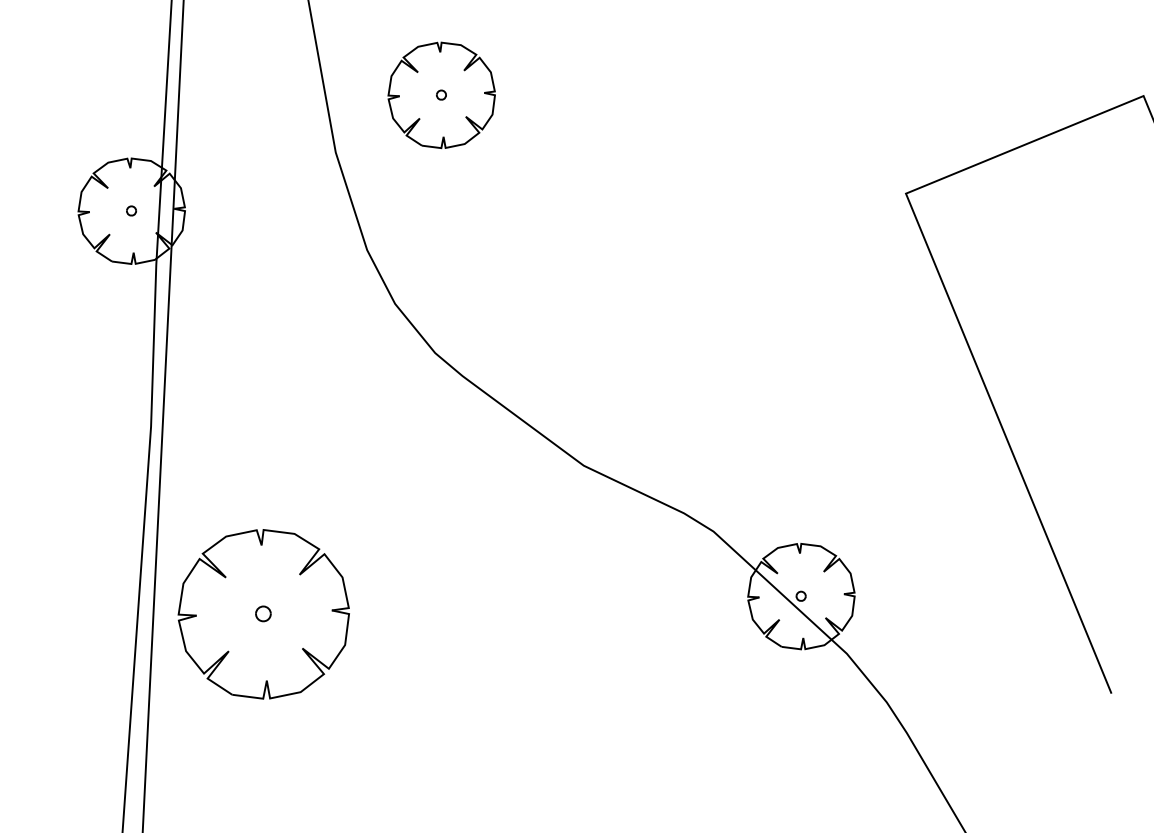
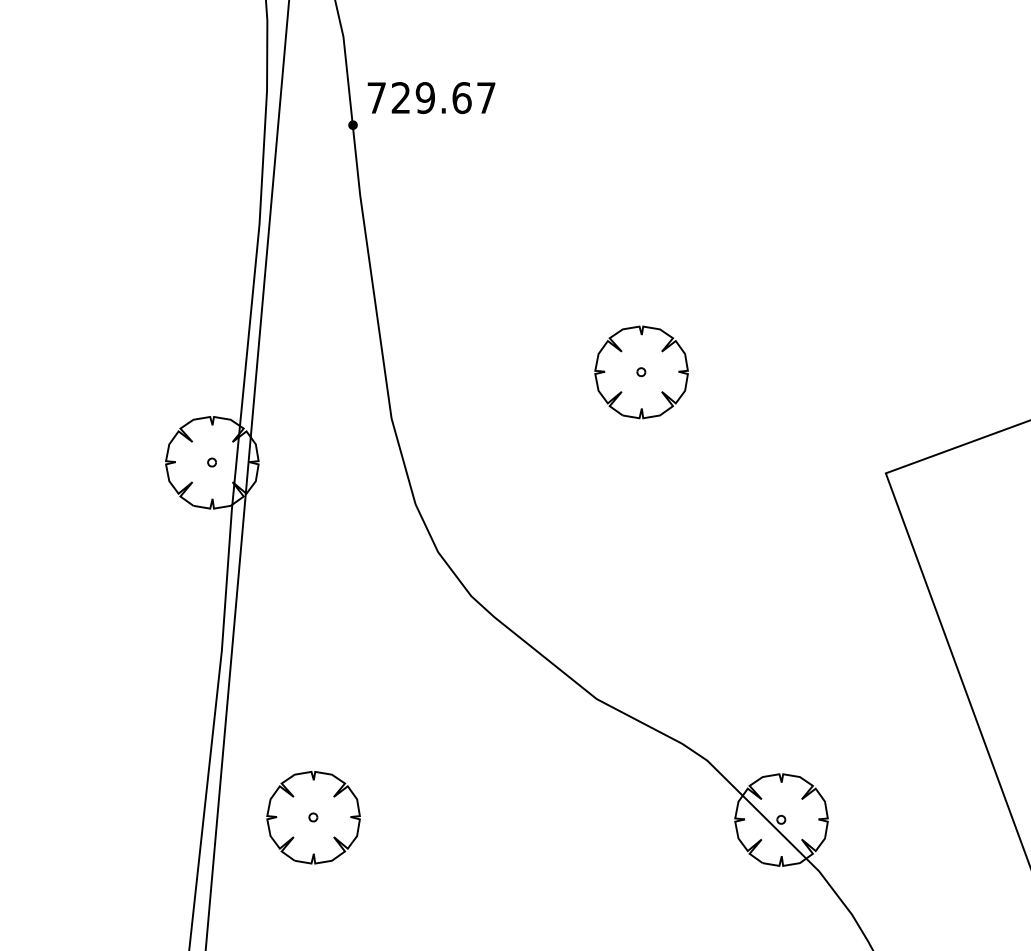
part: (441, 95) -> (641, 372), moved
part: (263, 614) -> (313, 817), size x0.62

